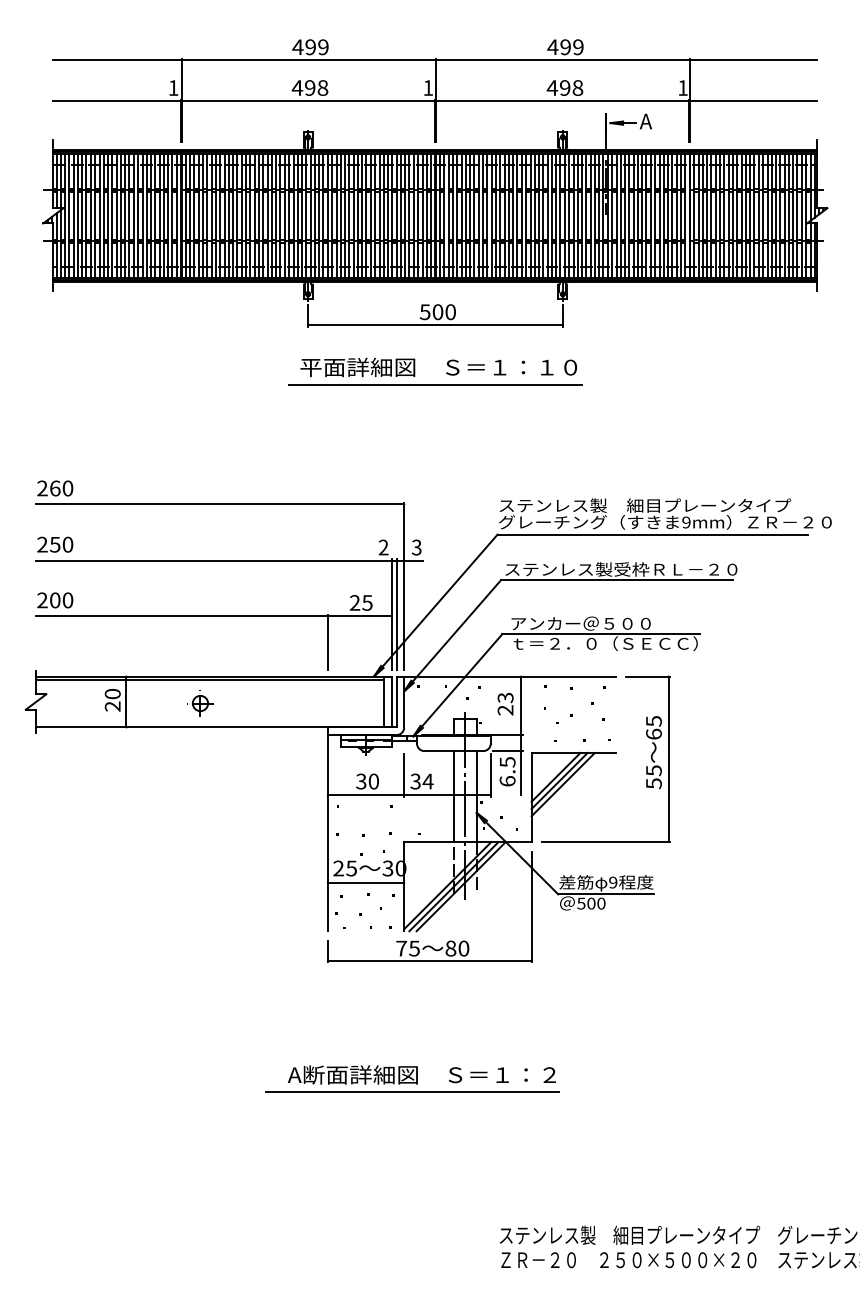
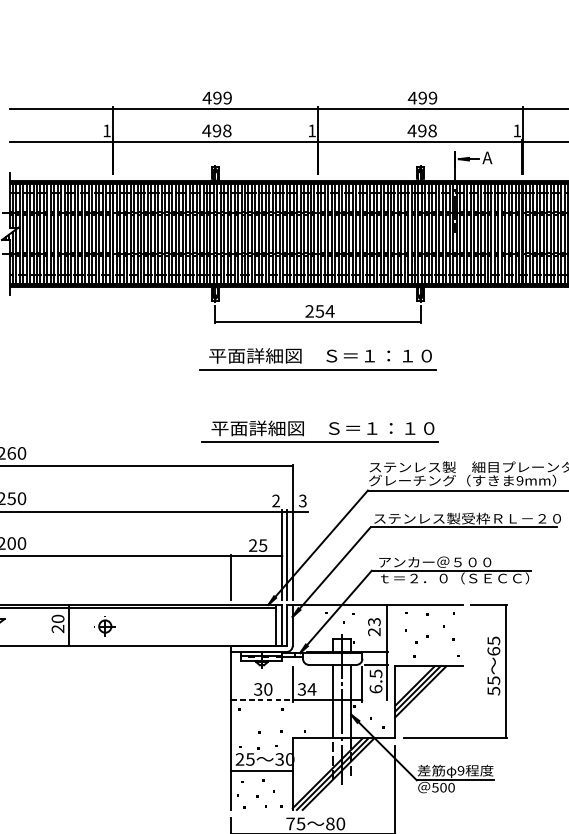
text: (437, 312) -> (319, 311), 500 -> 254
part: (449, 462) -> (329, 432), added
part: (200, 703) -> (105, 626), moved
line: (366, 795) -> (262, 700), solid -> dashed

